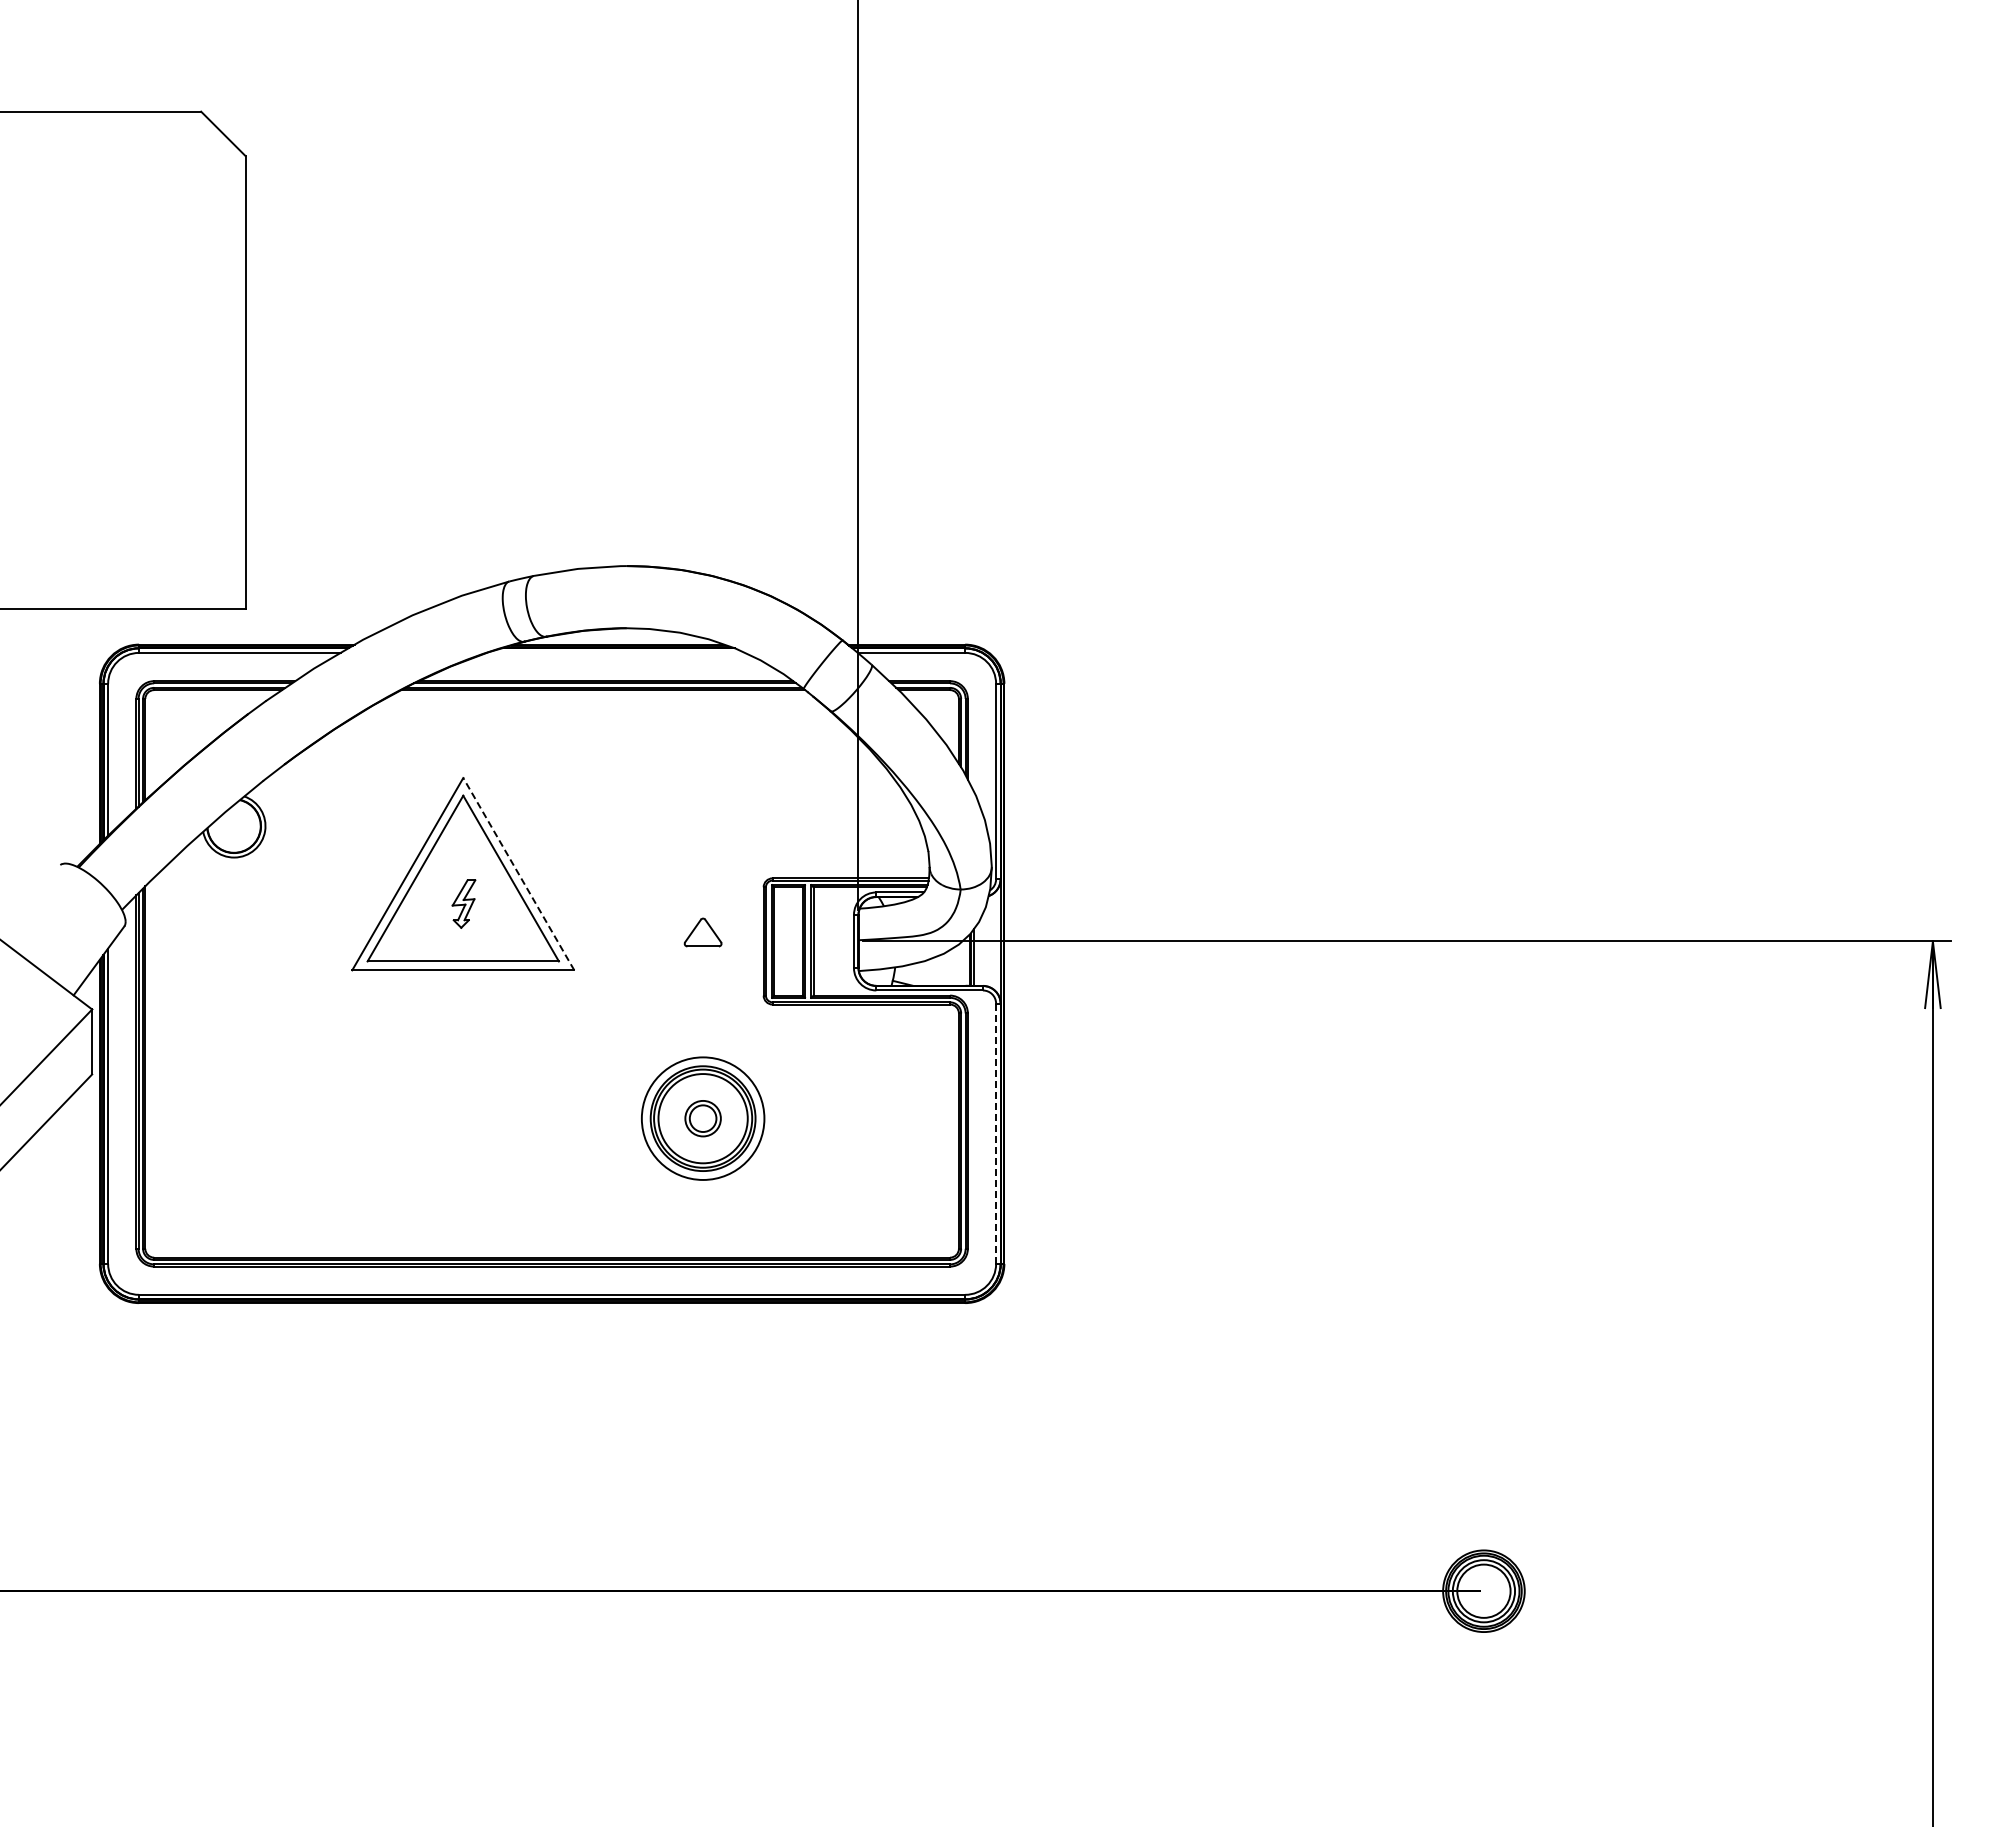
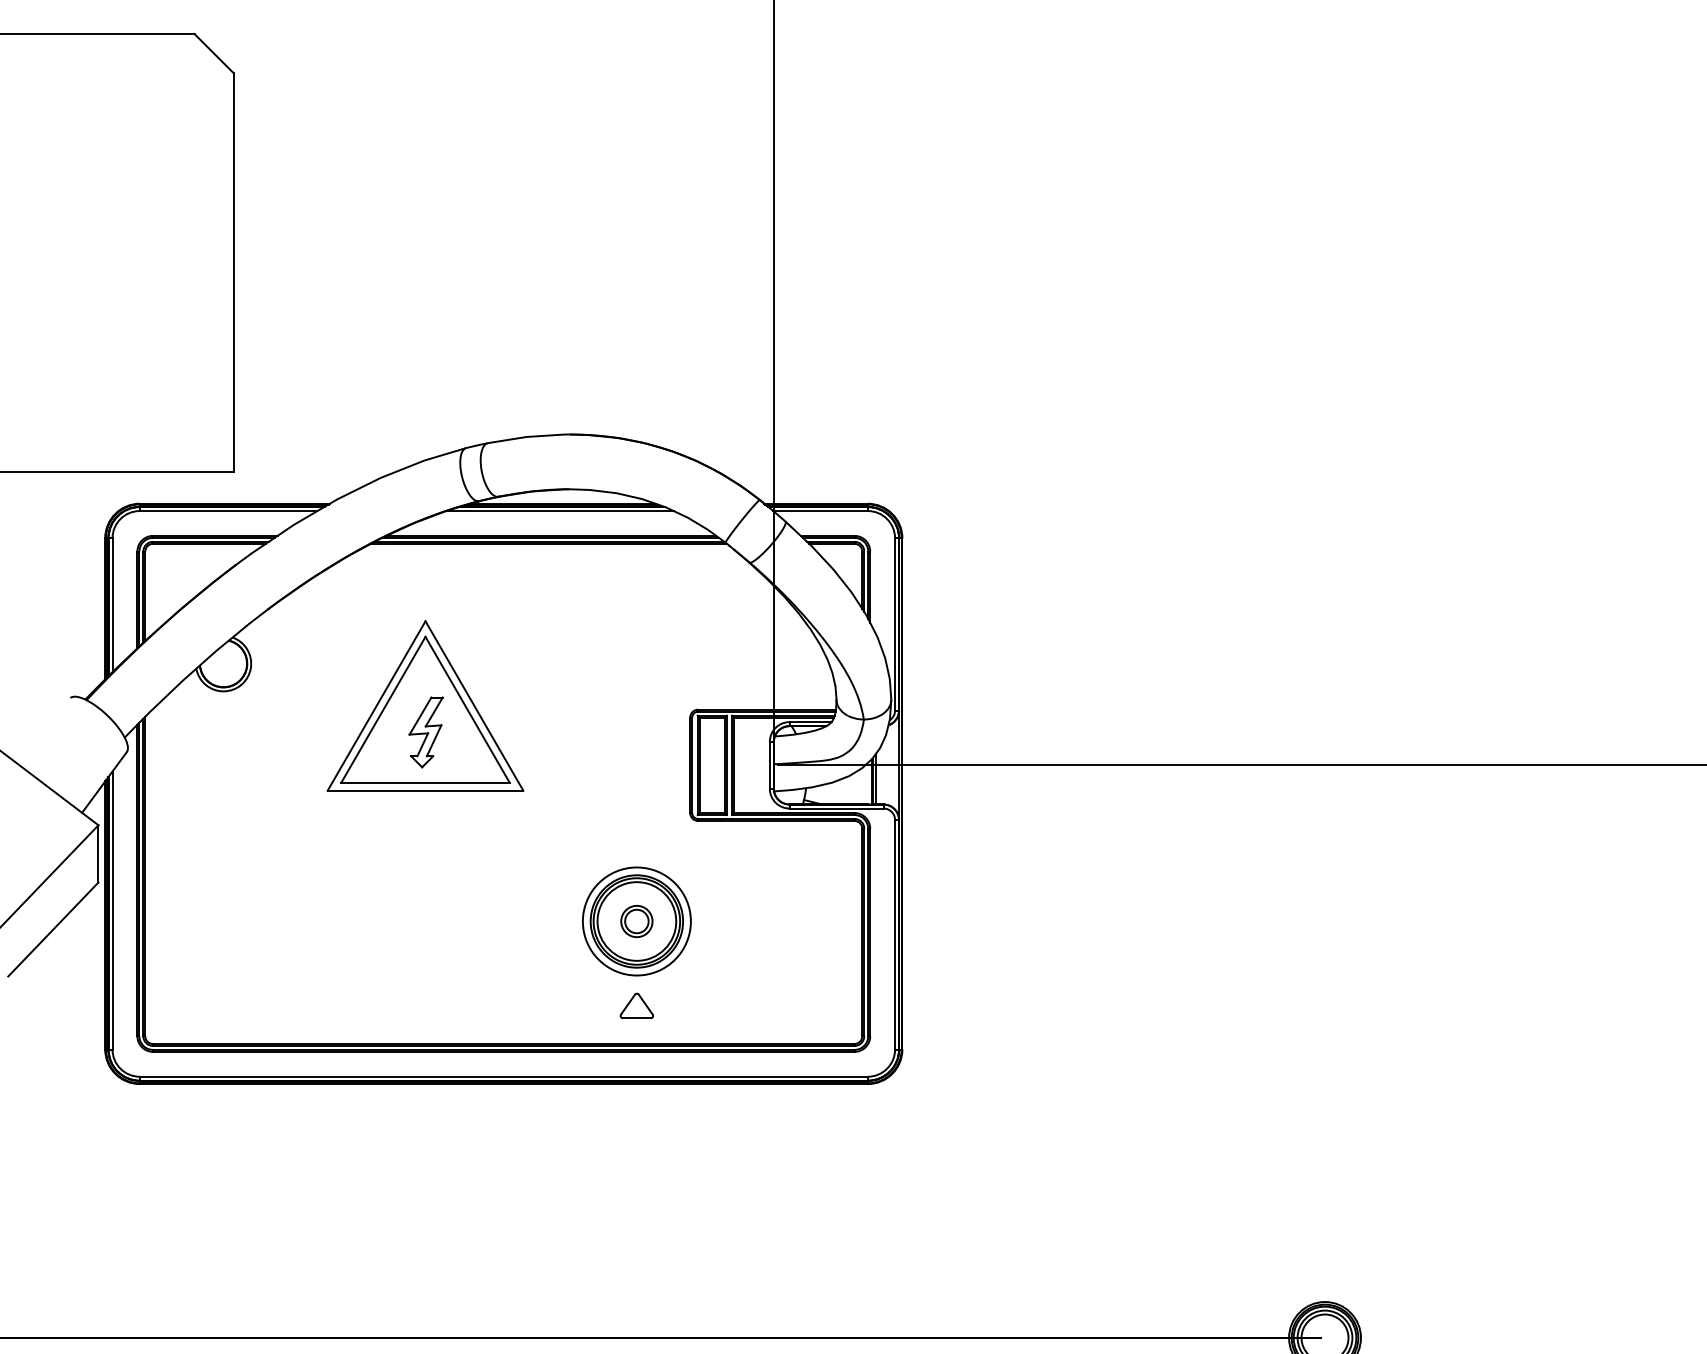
line: (615, 652) -> (559, 510), added
line: (518, 873) -> (474, 705), dashed -> solid
part: (463, 903) -> (425, 731), size x1.67
part: (702, 932) -> (636, 1005), moved
line: (996, 1133) -> (895, 934), dashed -> solid

